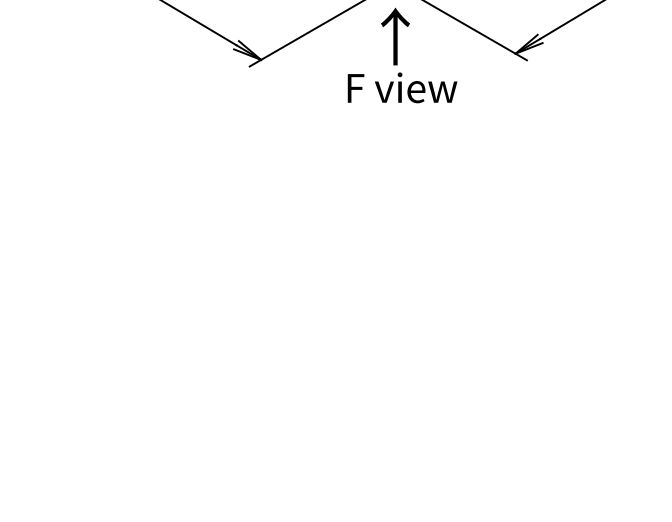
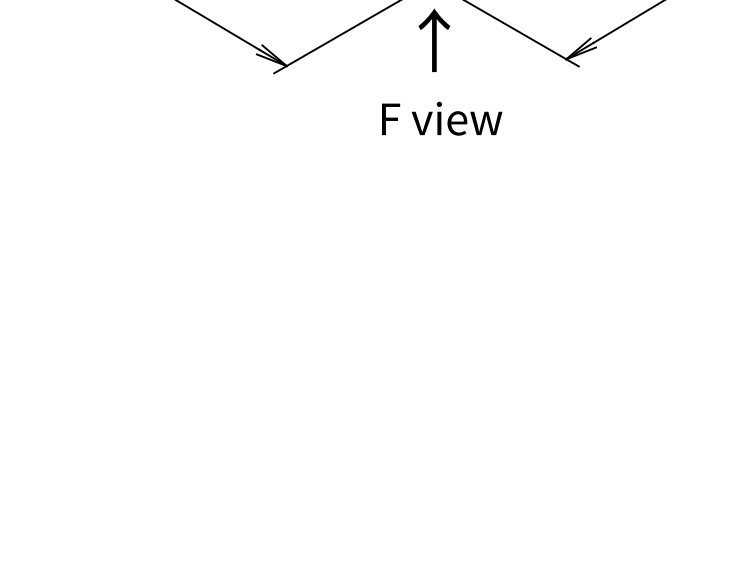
text: (402, 87) -> (442, 118), moved

